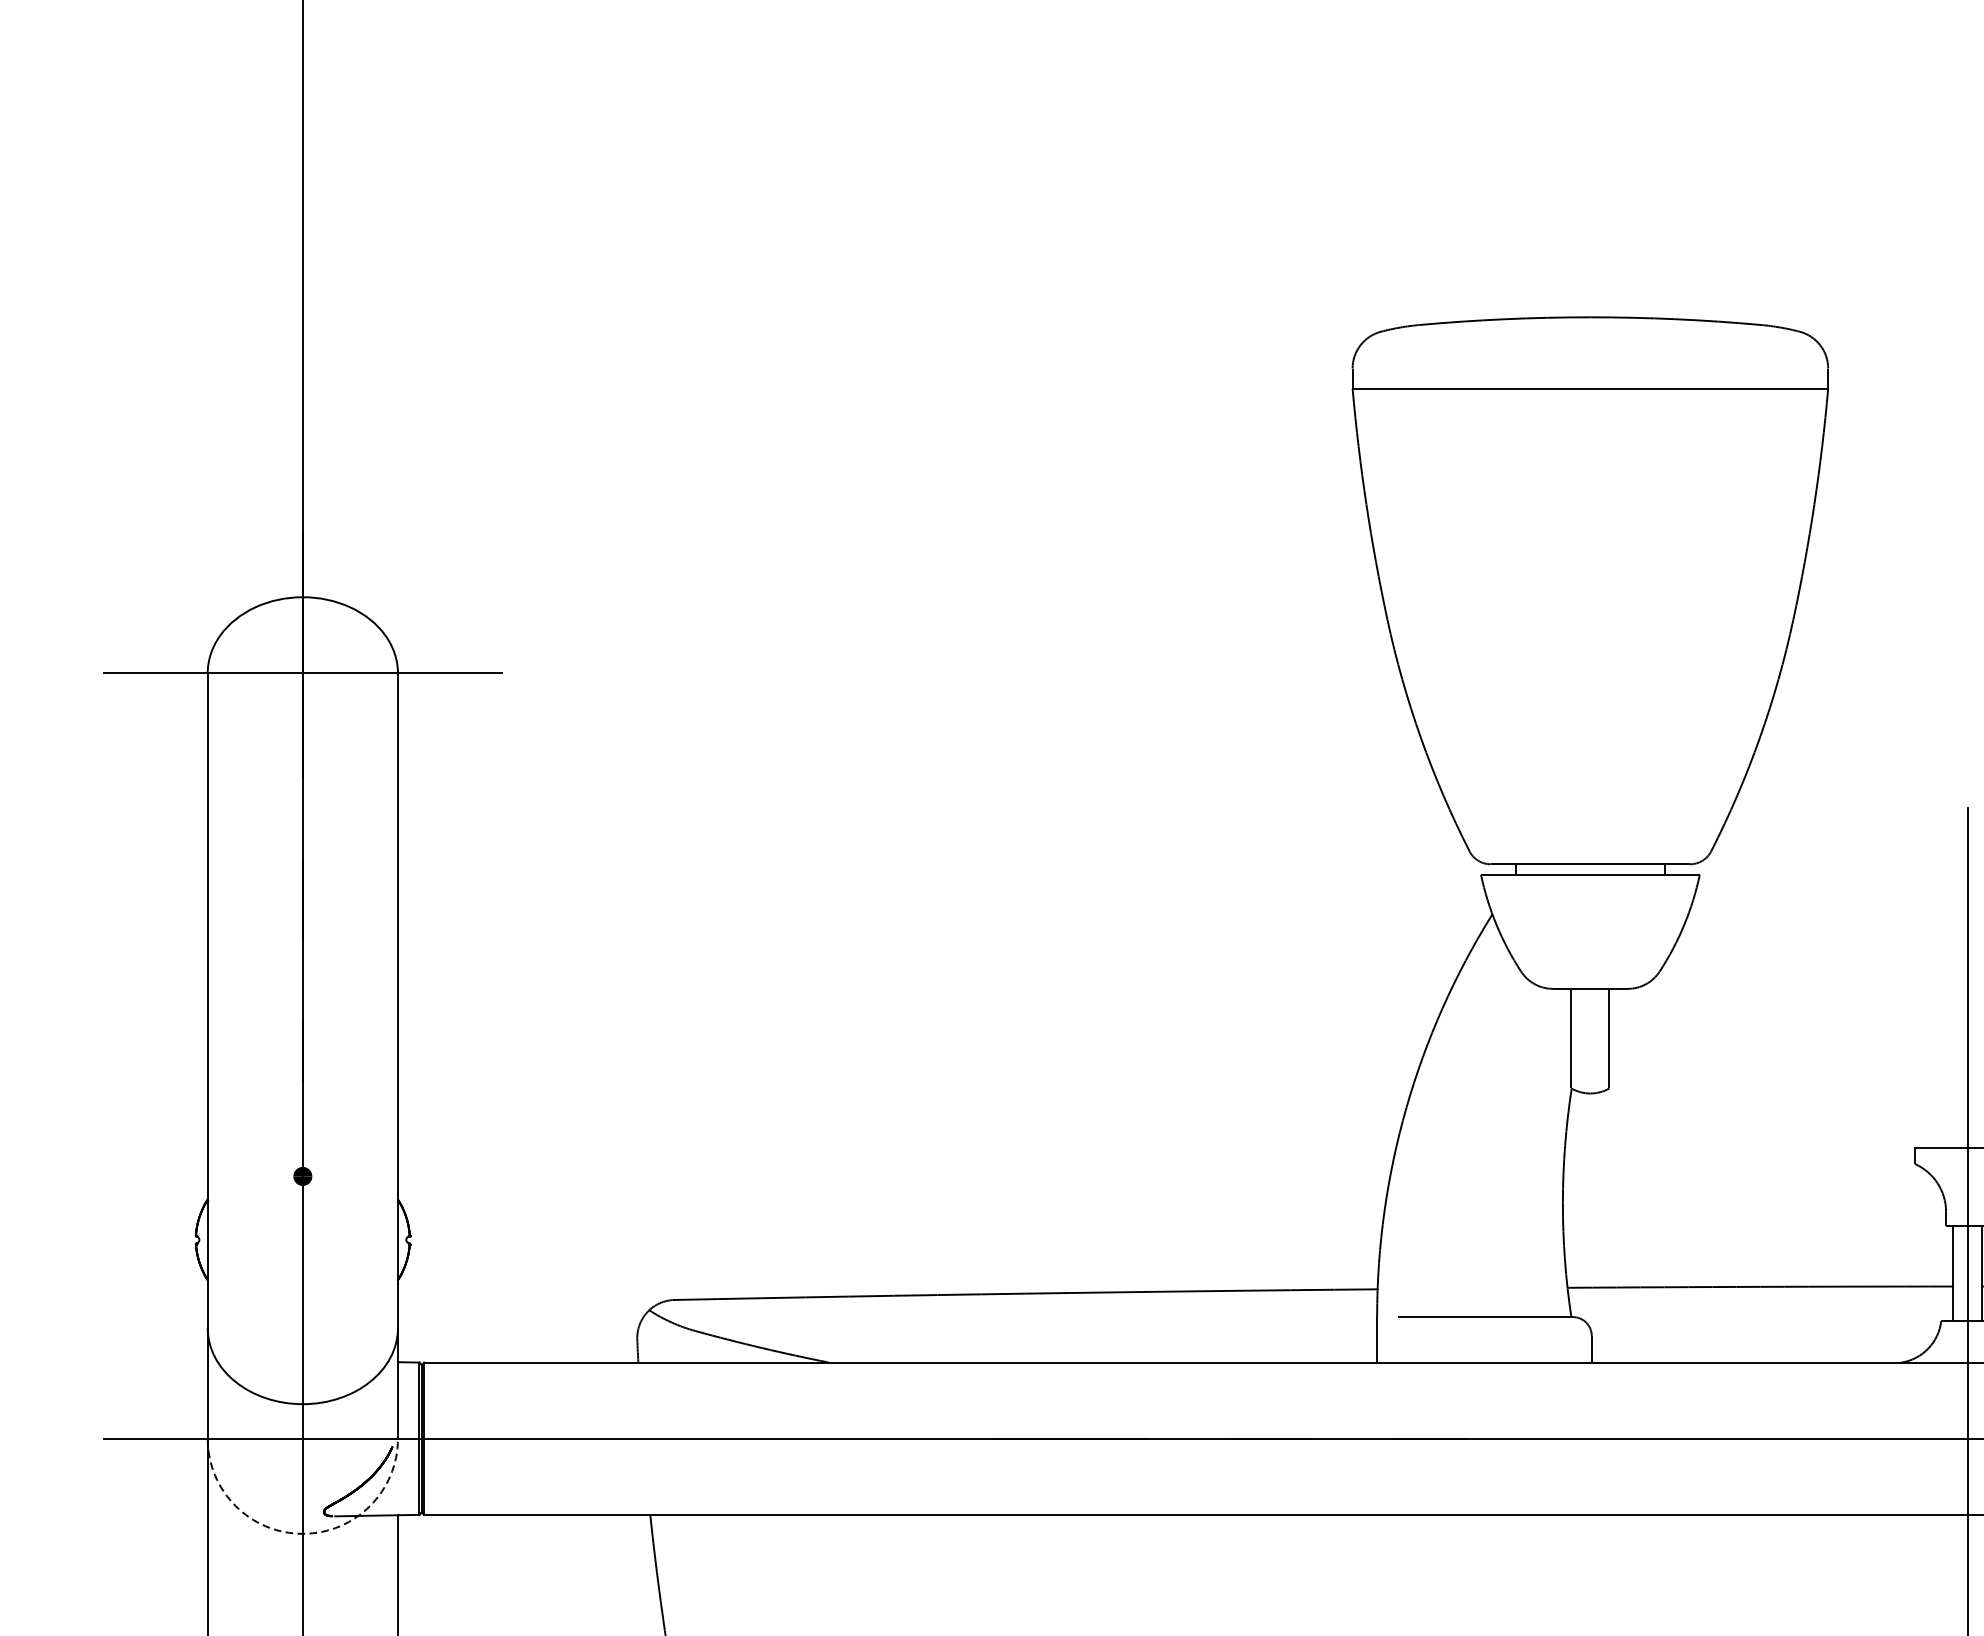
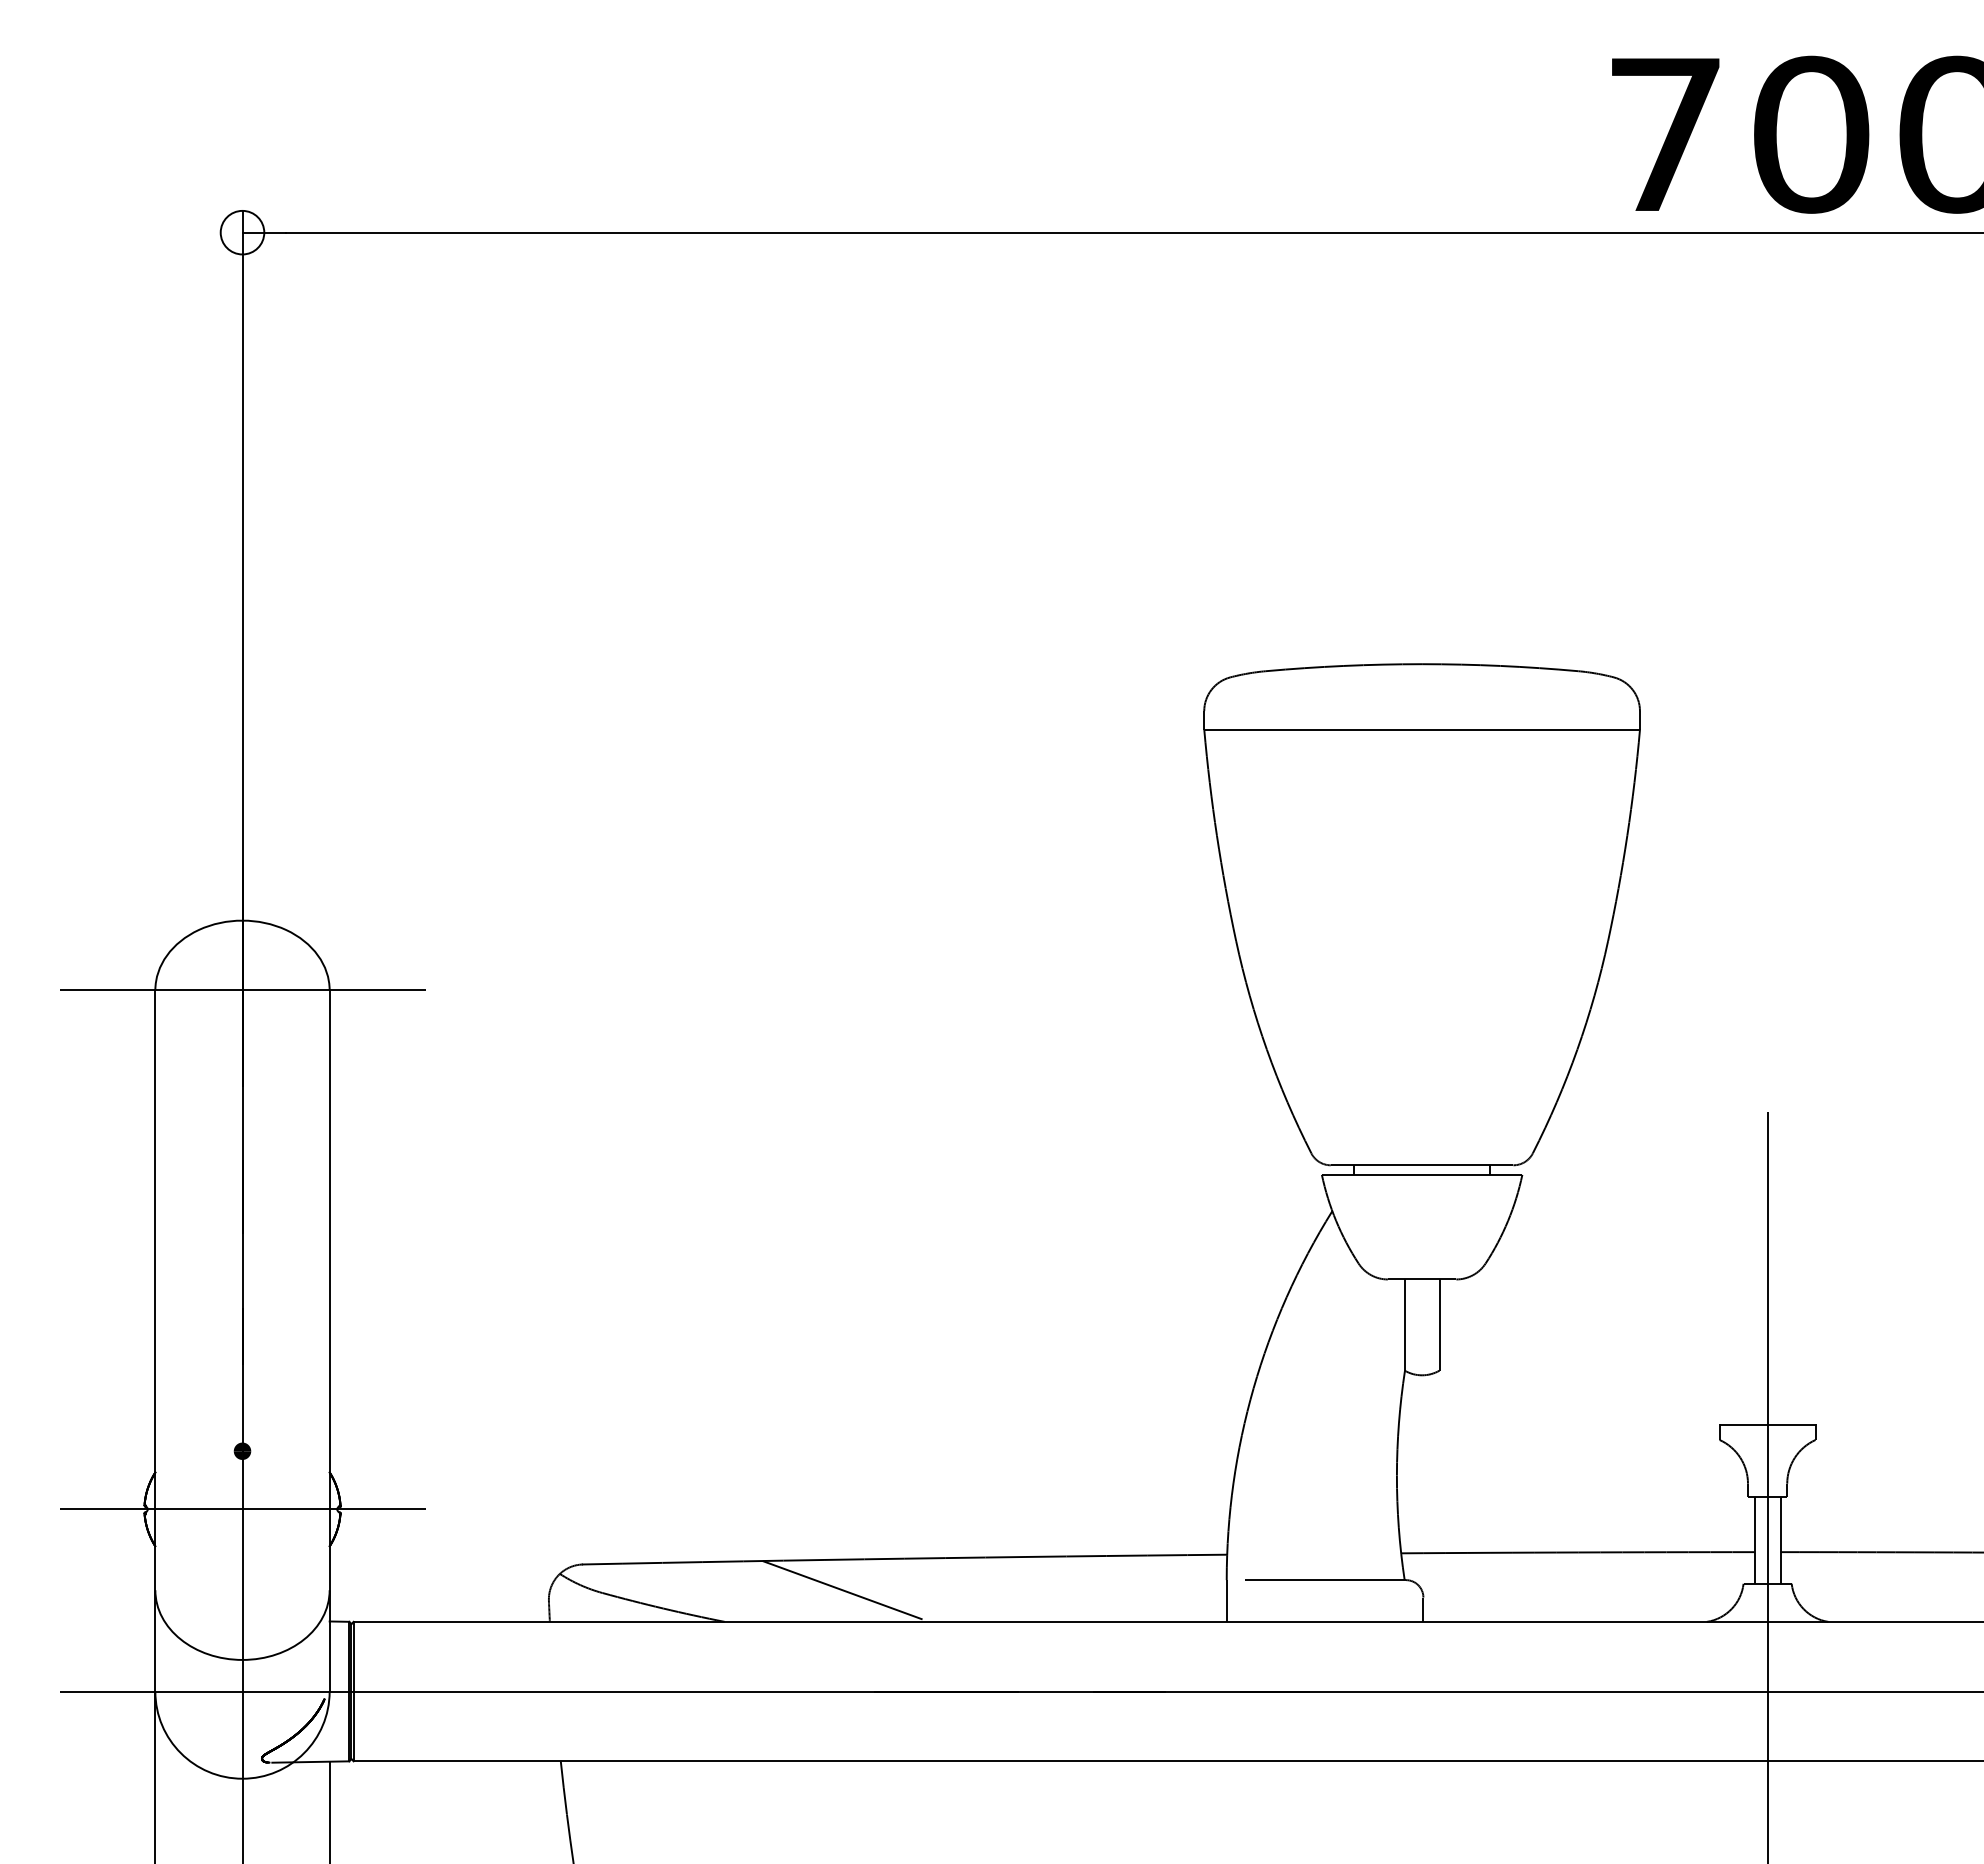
line: (302, 1239) -> (242, 1509), added
line: (957, 1328) -> (842, 1590), added
arc: (302, 1533) -> (242, 1778), dashed -> solid

